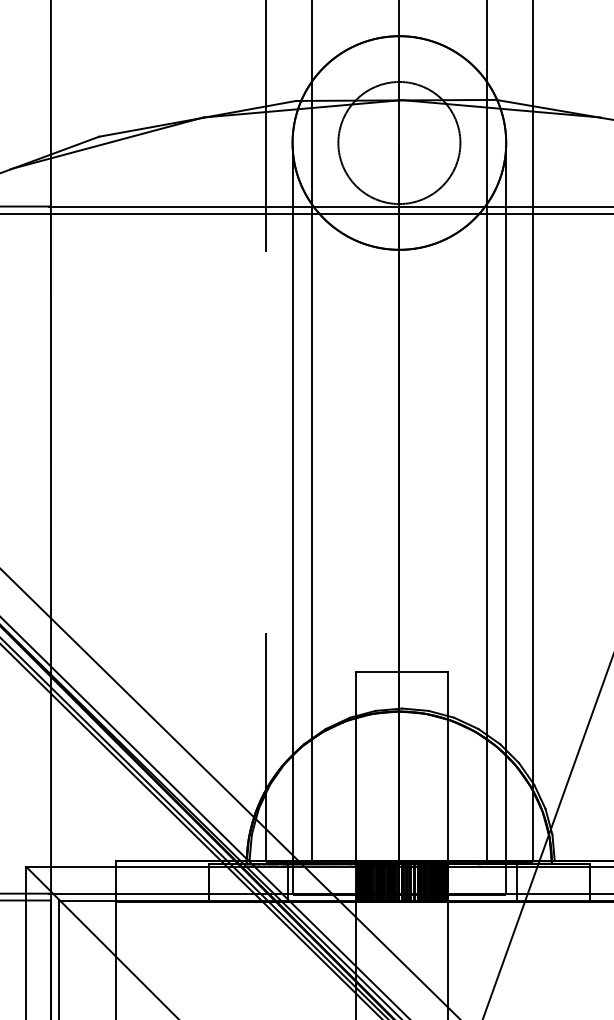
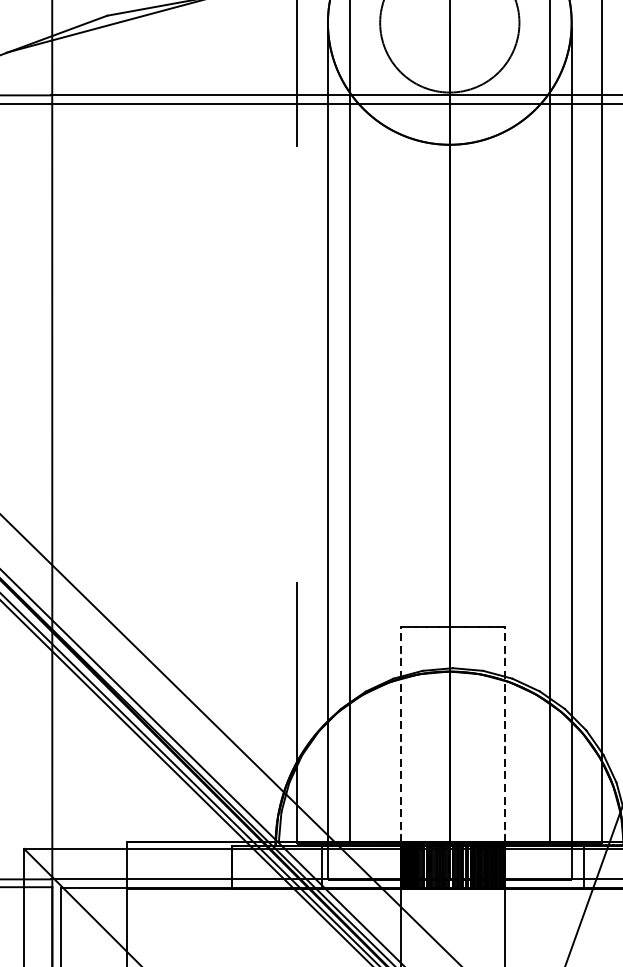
line: (356, 766) -> (400, 734), solid -> dashed
line: (447, 766) -> (504, 734), solid -> dashed

